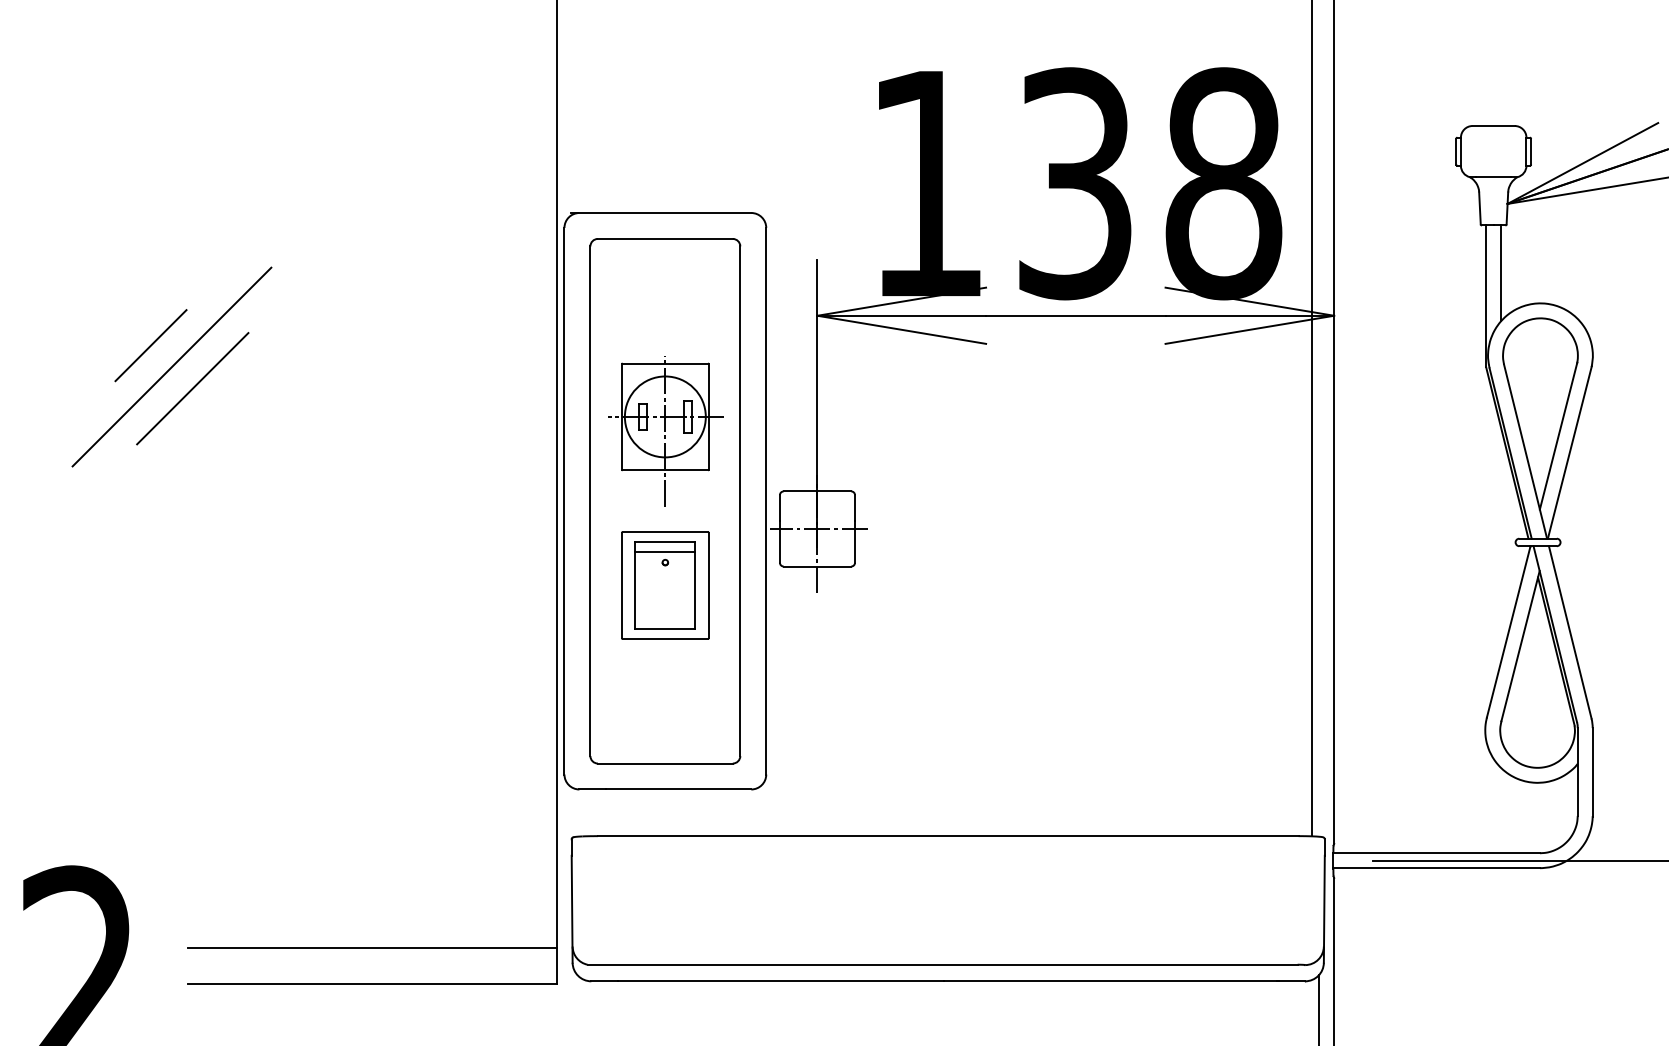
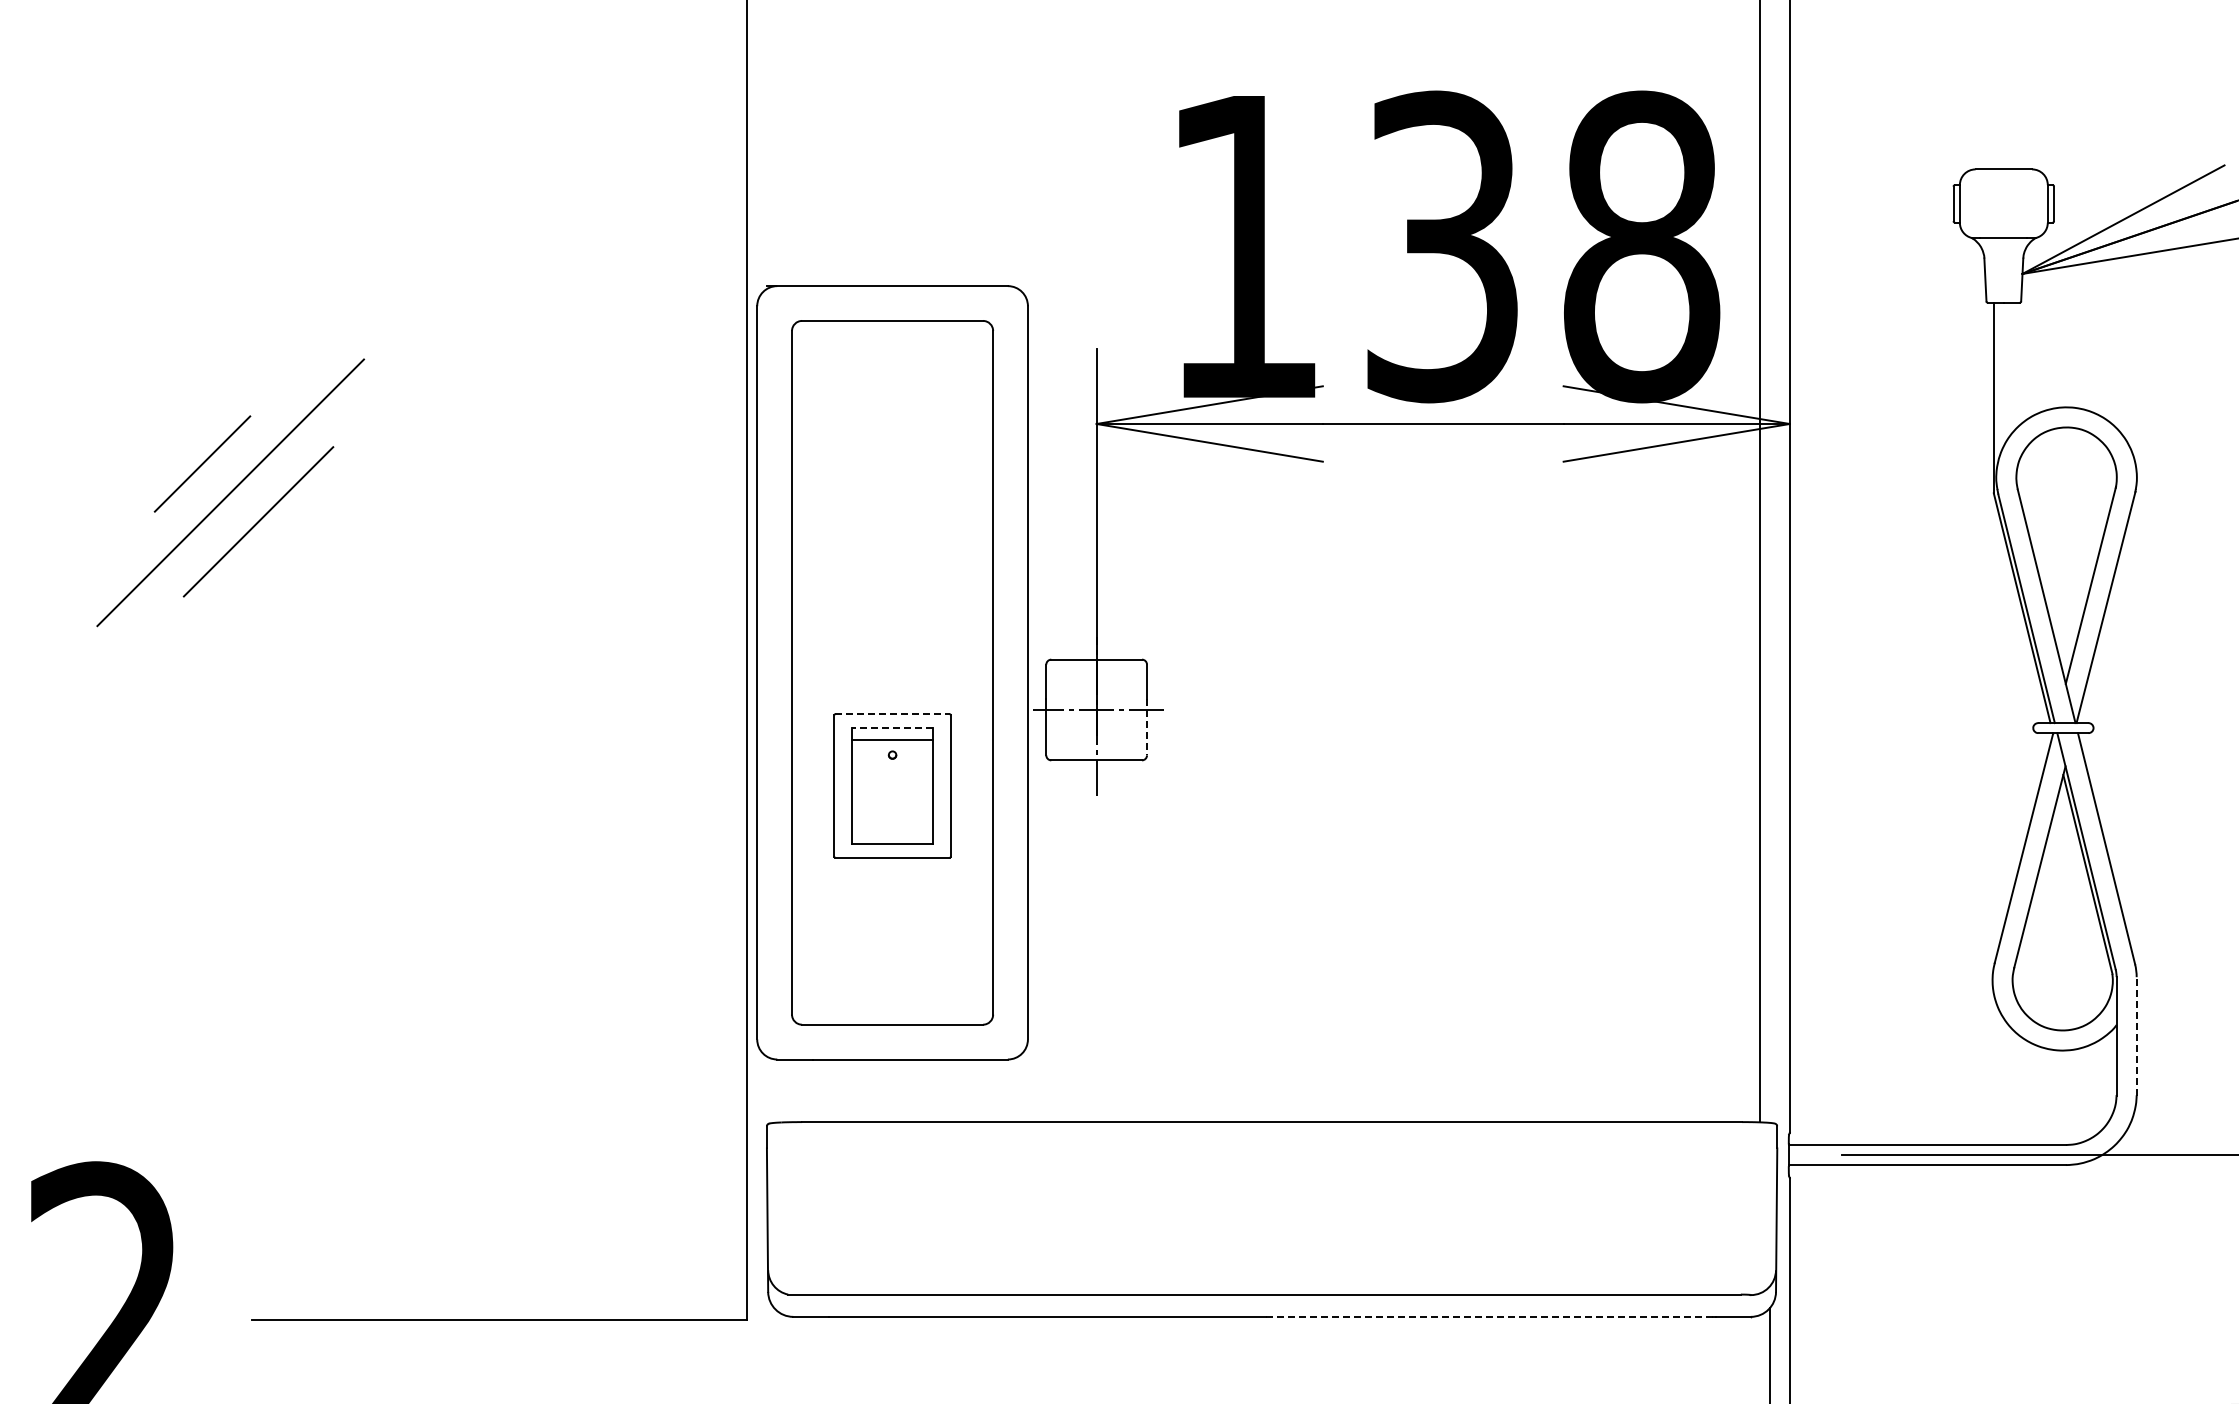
line: (1500, 272) -> (2013, 366), removed
part: (665, 430) -> (892, 578), removed
line: (666, 532) -> (893, 714), solid -> dashed
line: (665, 542) -> (892, 728), solid -> dashed
line: (855, 542) -> (1147, 727), solid -> dashed
line: (1592, 772) -> (2136, 1036), solid -> dashed
line: (372, 948) -> (499, 1272), removed
line: (1110, 981) -> (1489, 1316), solid -> dashed

